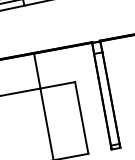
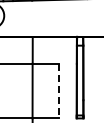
line: (82, 118) -> (59, 91), solid -> dashed

